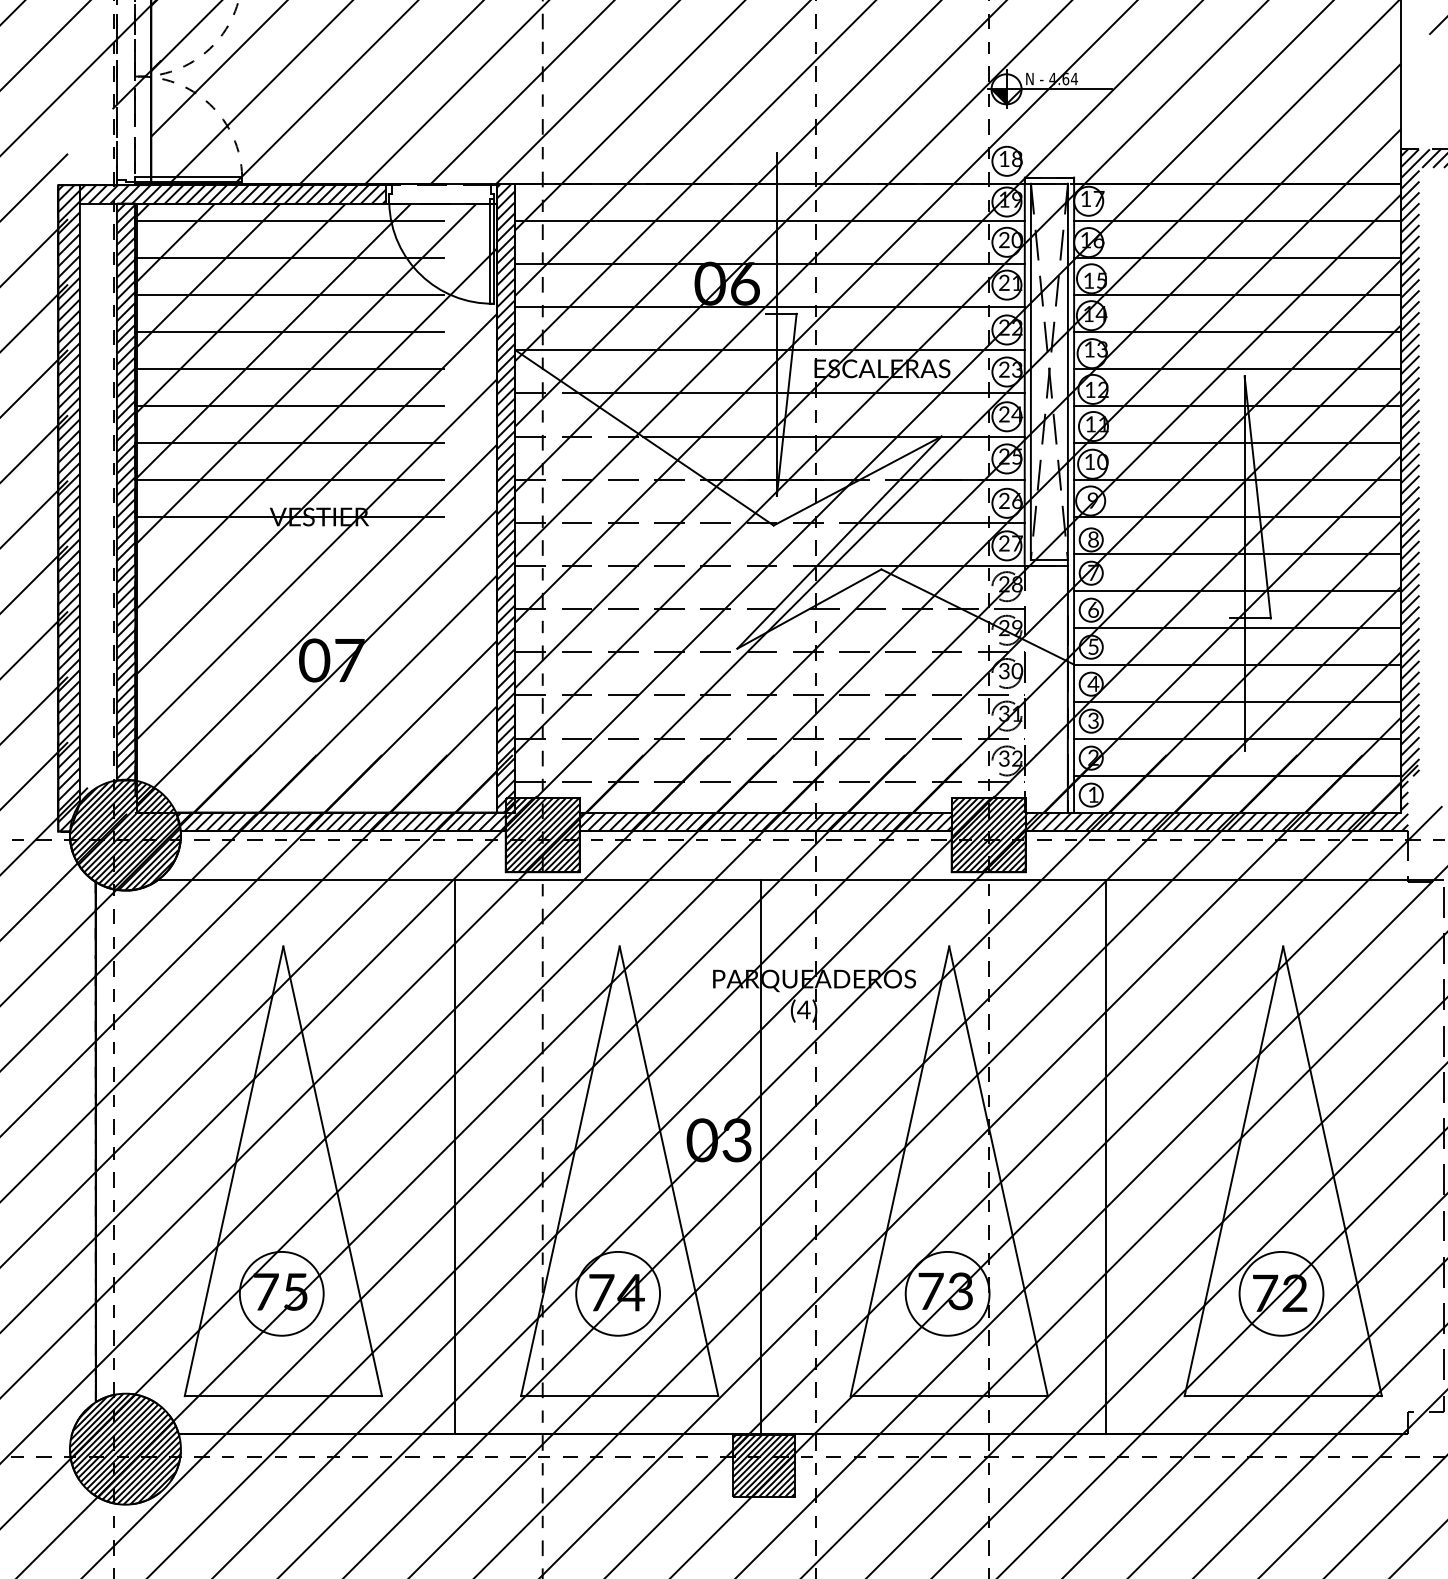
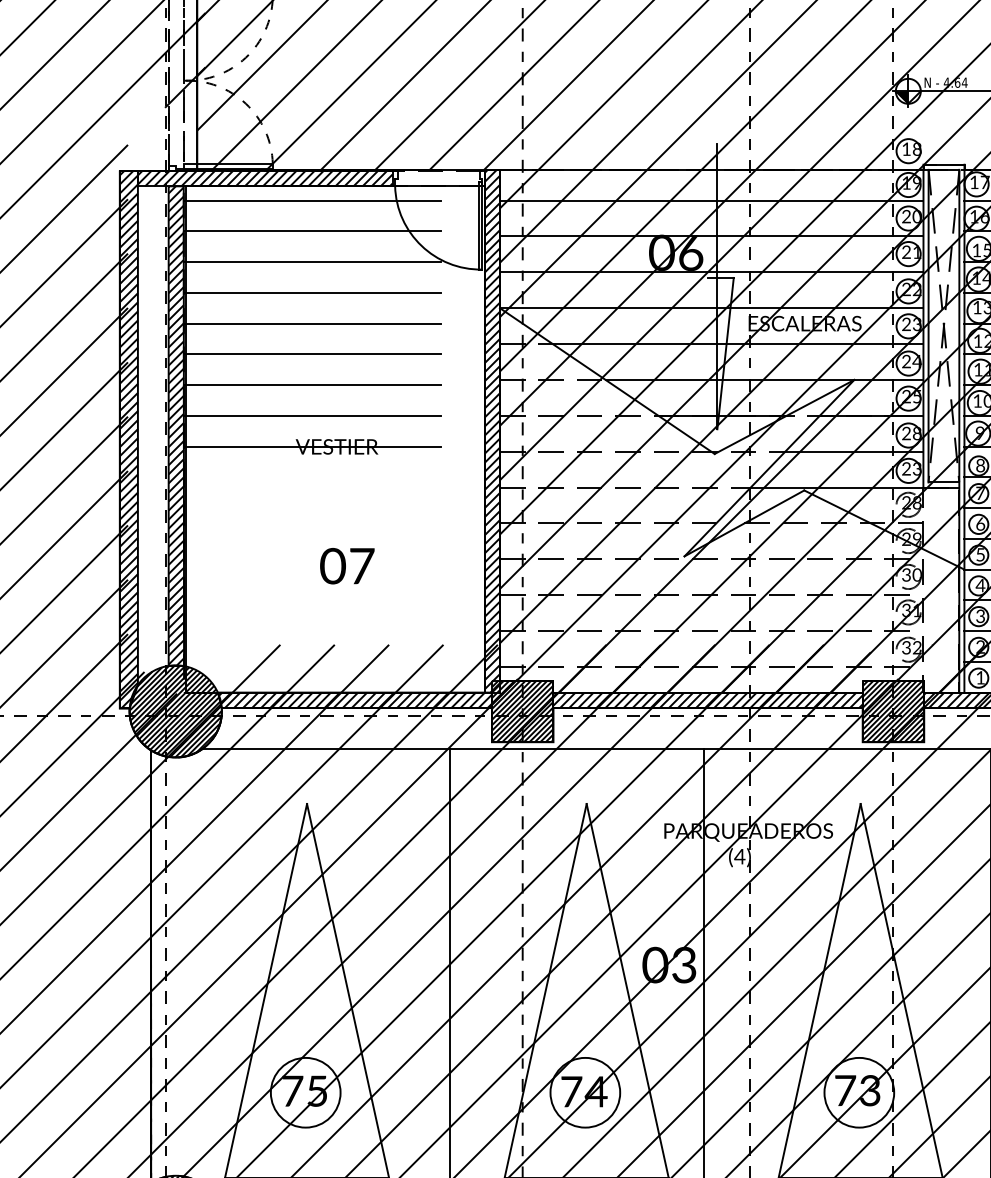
text: (1017, 500) -> (917, 433), 26 -> 28
hatch: (317, 507) -> (335, 438), removed
text: (1017, 543) -> (917, 468), 27 -> 23

